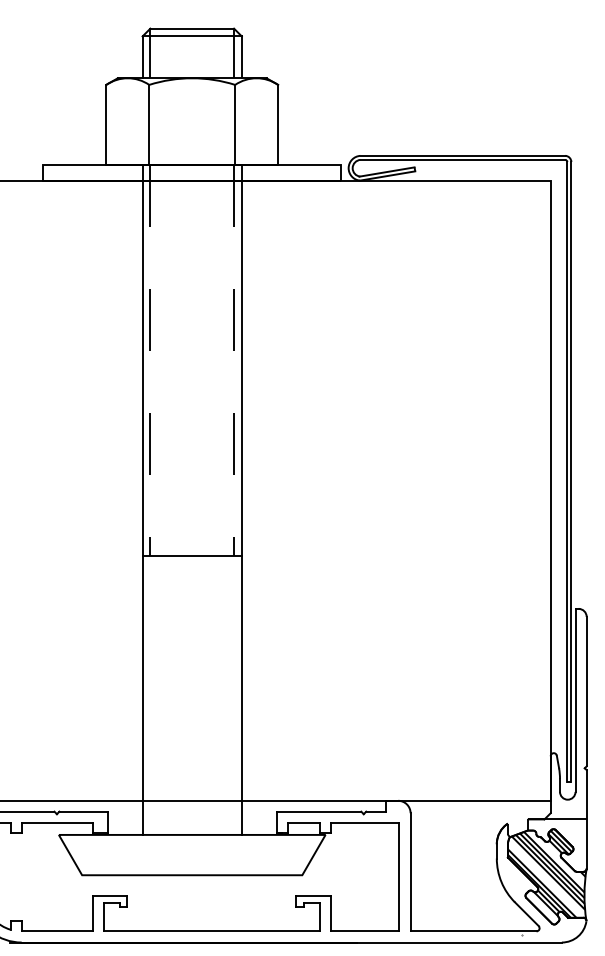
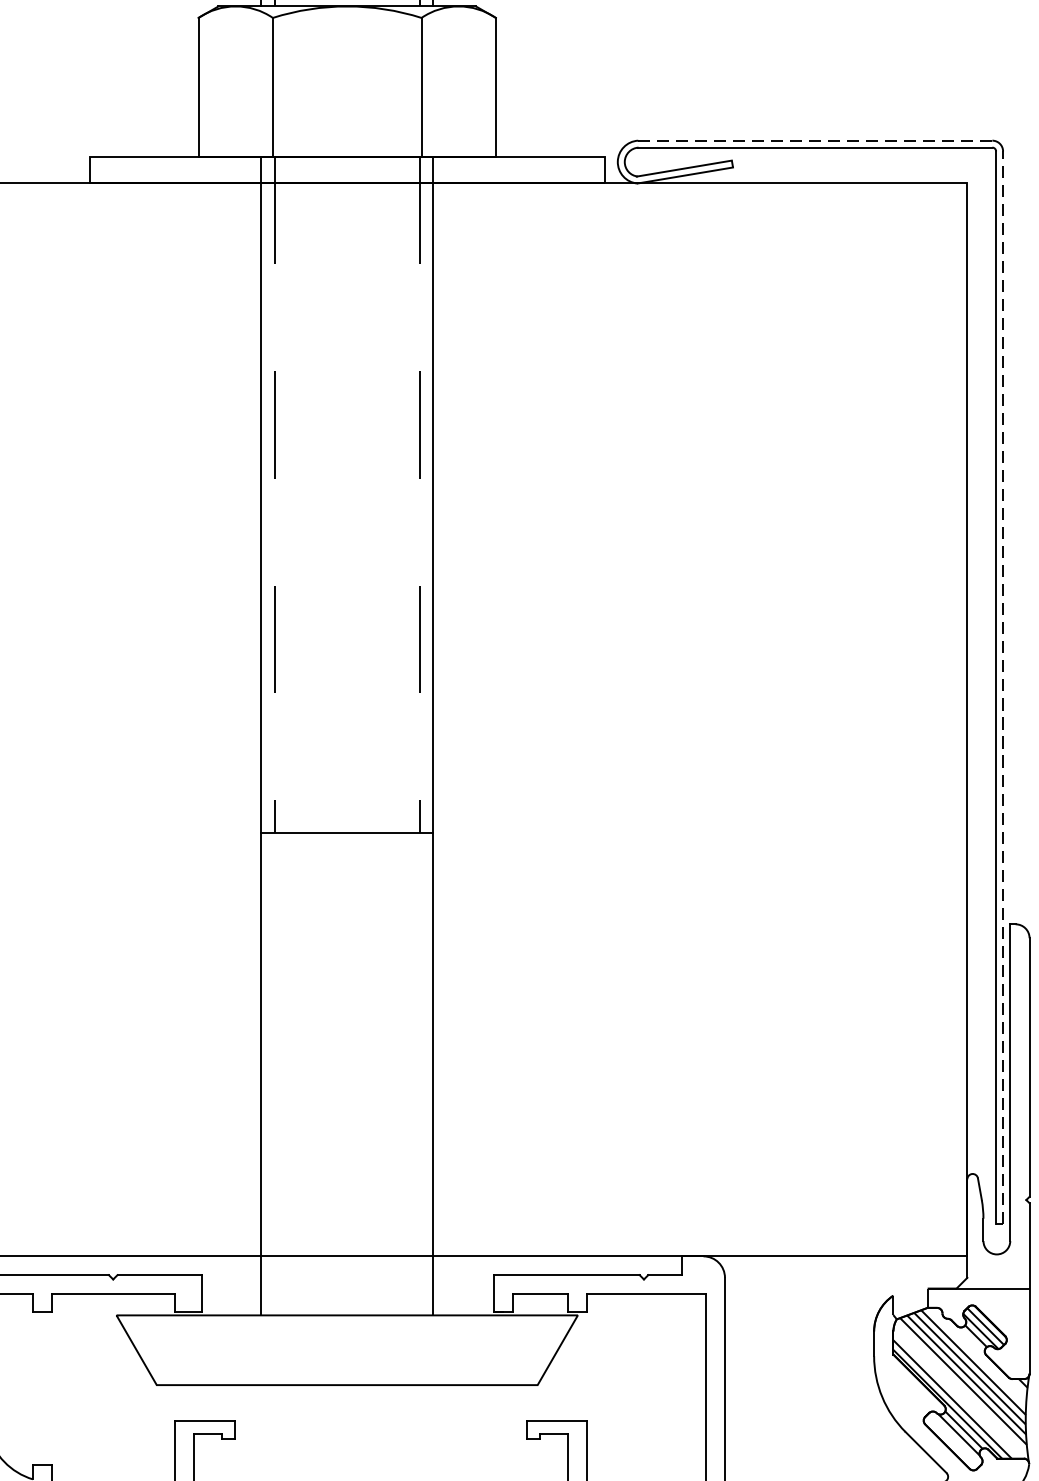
line: (462, 155) -> (814, 140), solid -> dashed
line: (571, 471) -> (1003, 686), solid -> dashed

